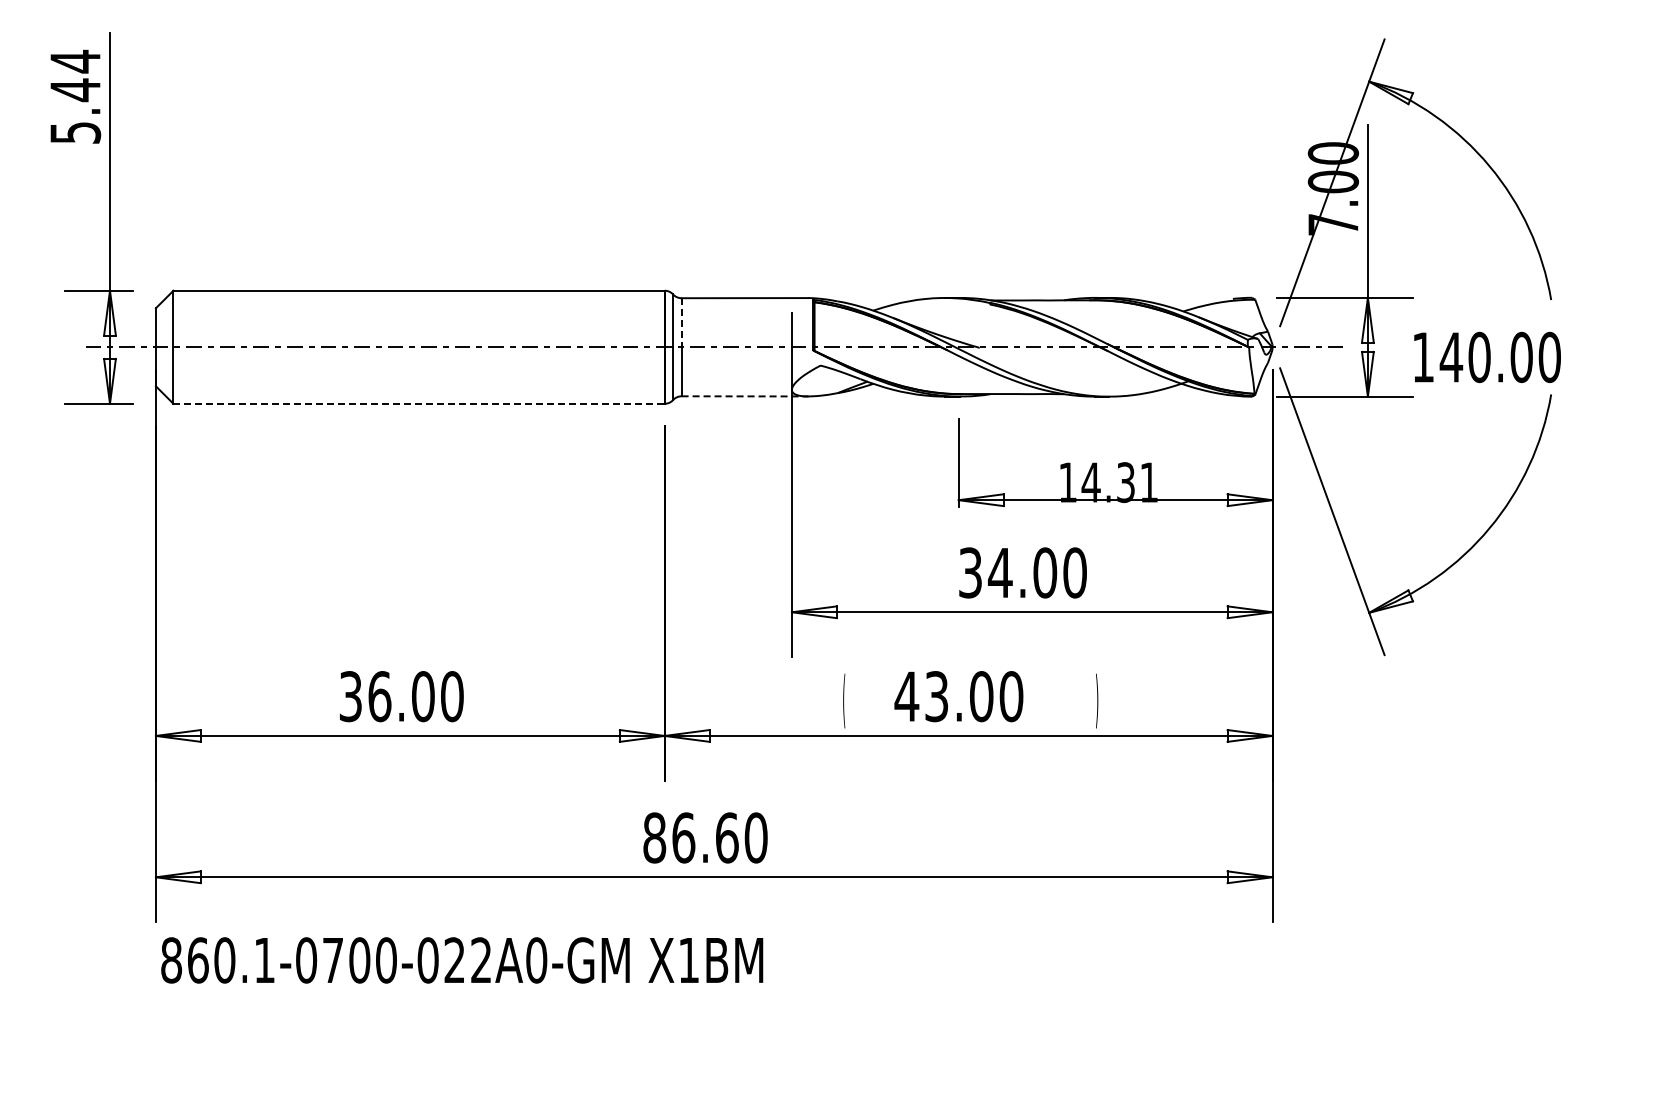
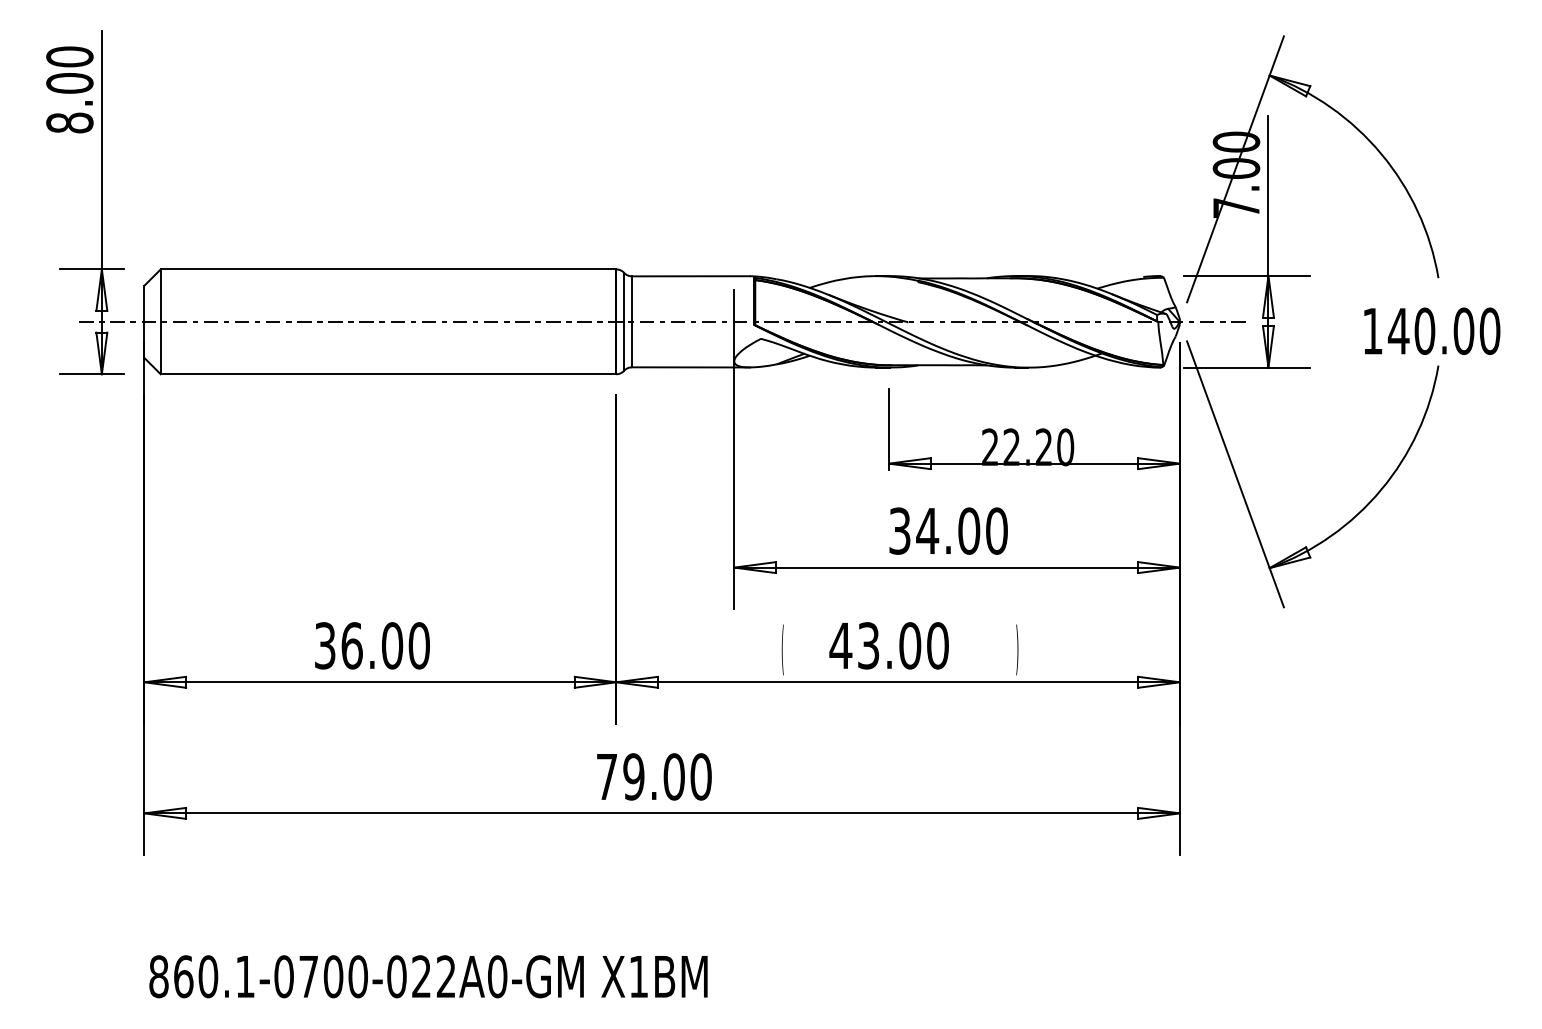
text: (75, 96) -> (69, 89), 5.44 -> 8.00
line: (681, 322) -> (631, 298), dashed -> solid
text: (1487, 356) -> (1432, 330), moved
line: (745, 396) -> (691, 367), dashed -> solid
line: (419, 403) -> (388, 373), dashed -> solid
text: (1108, 482) -> (1027, 447), 14.31 -> 22.20
text: (690, 837) -> (640, 776), 86.60 -> 79.00
text: (462, 960) -> (428, 976), moved

